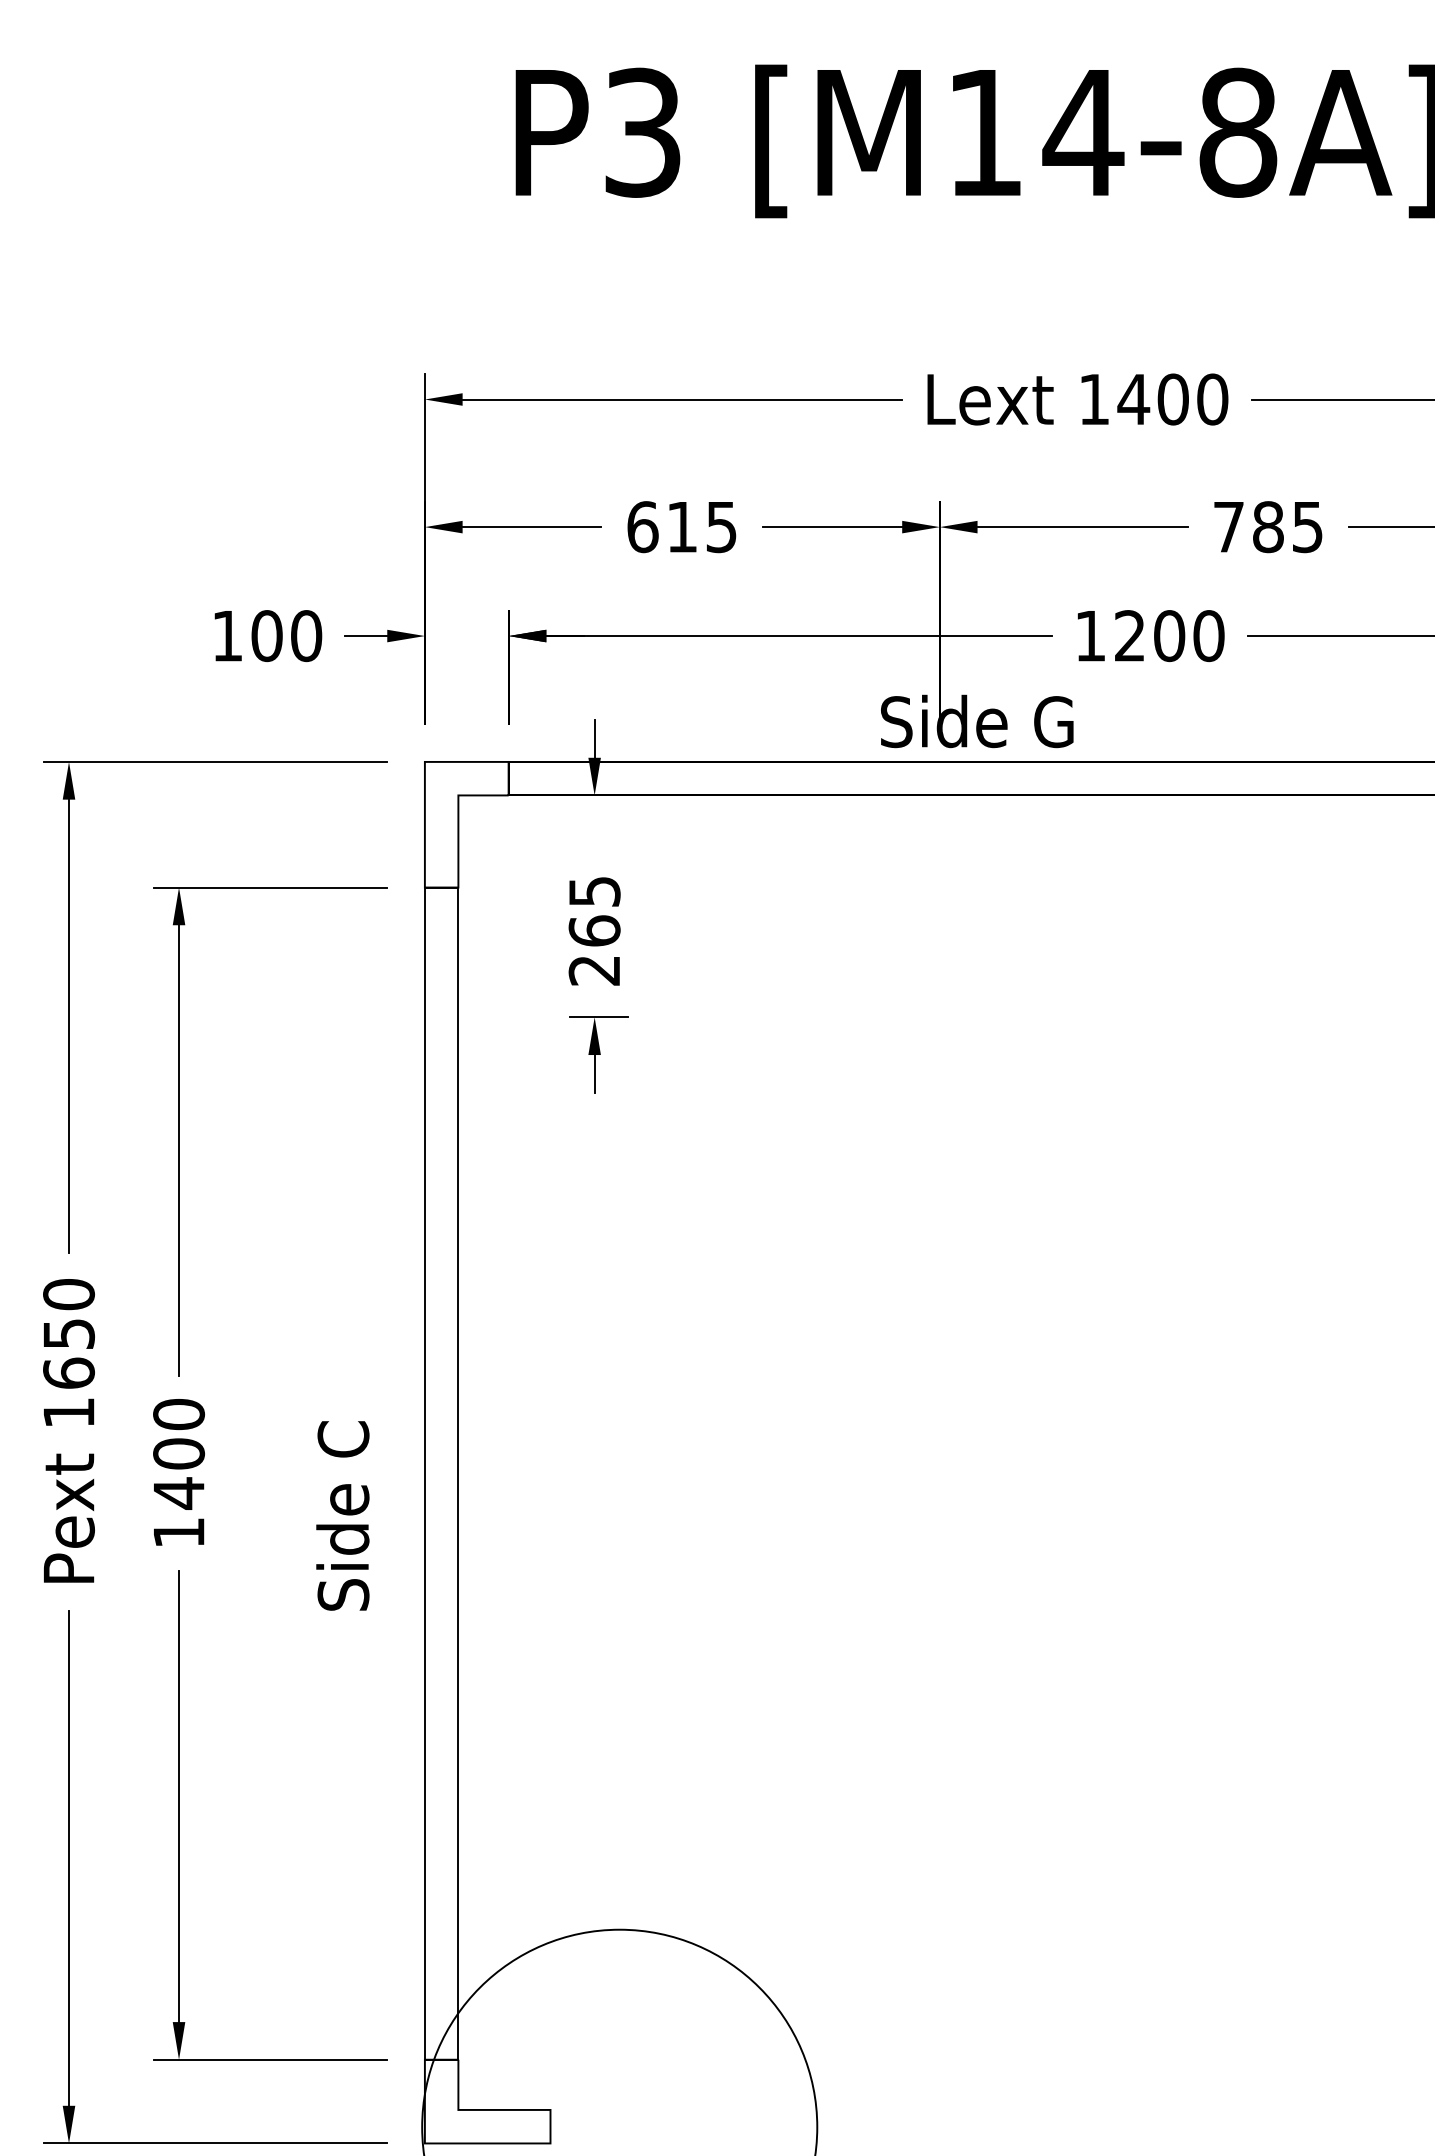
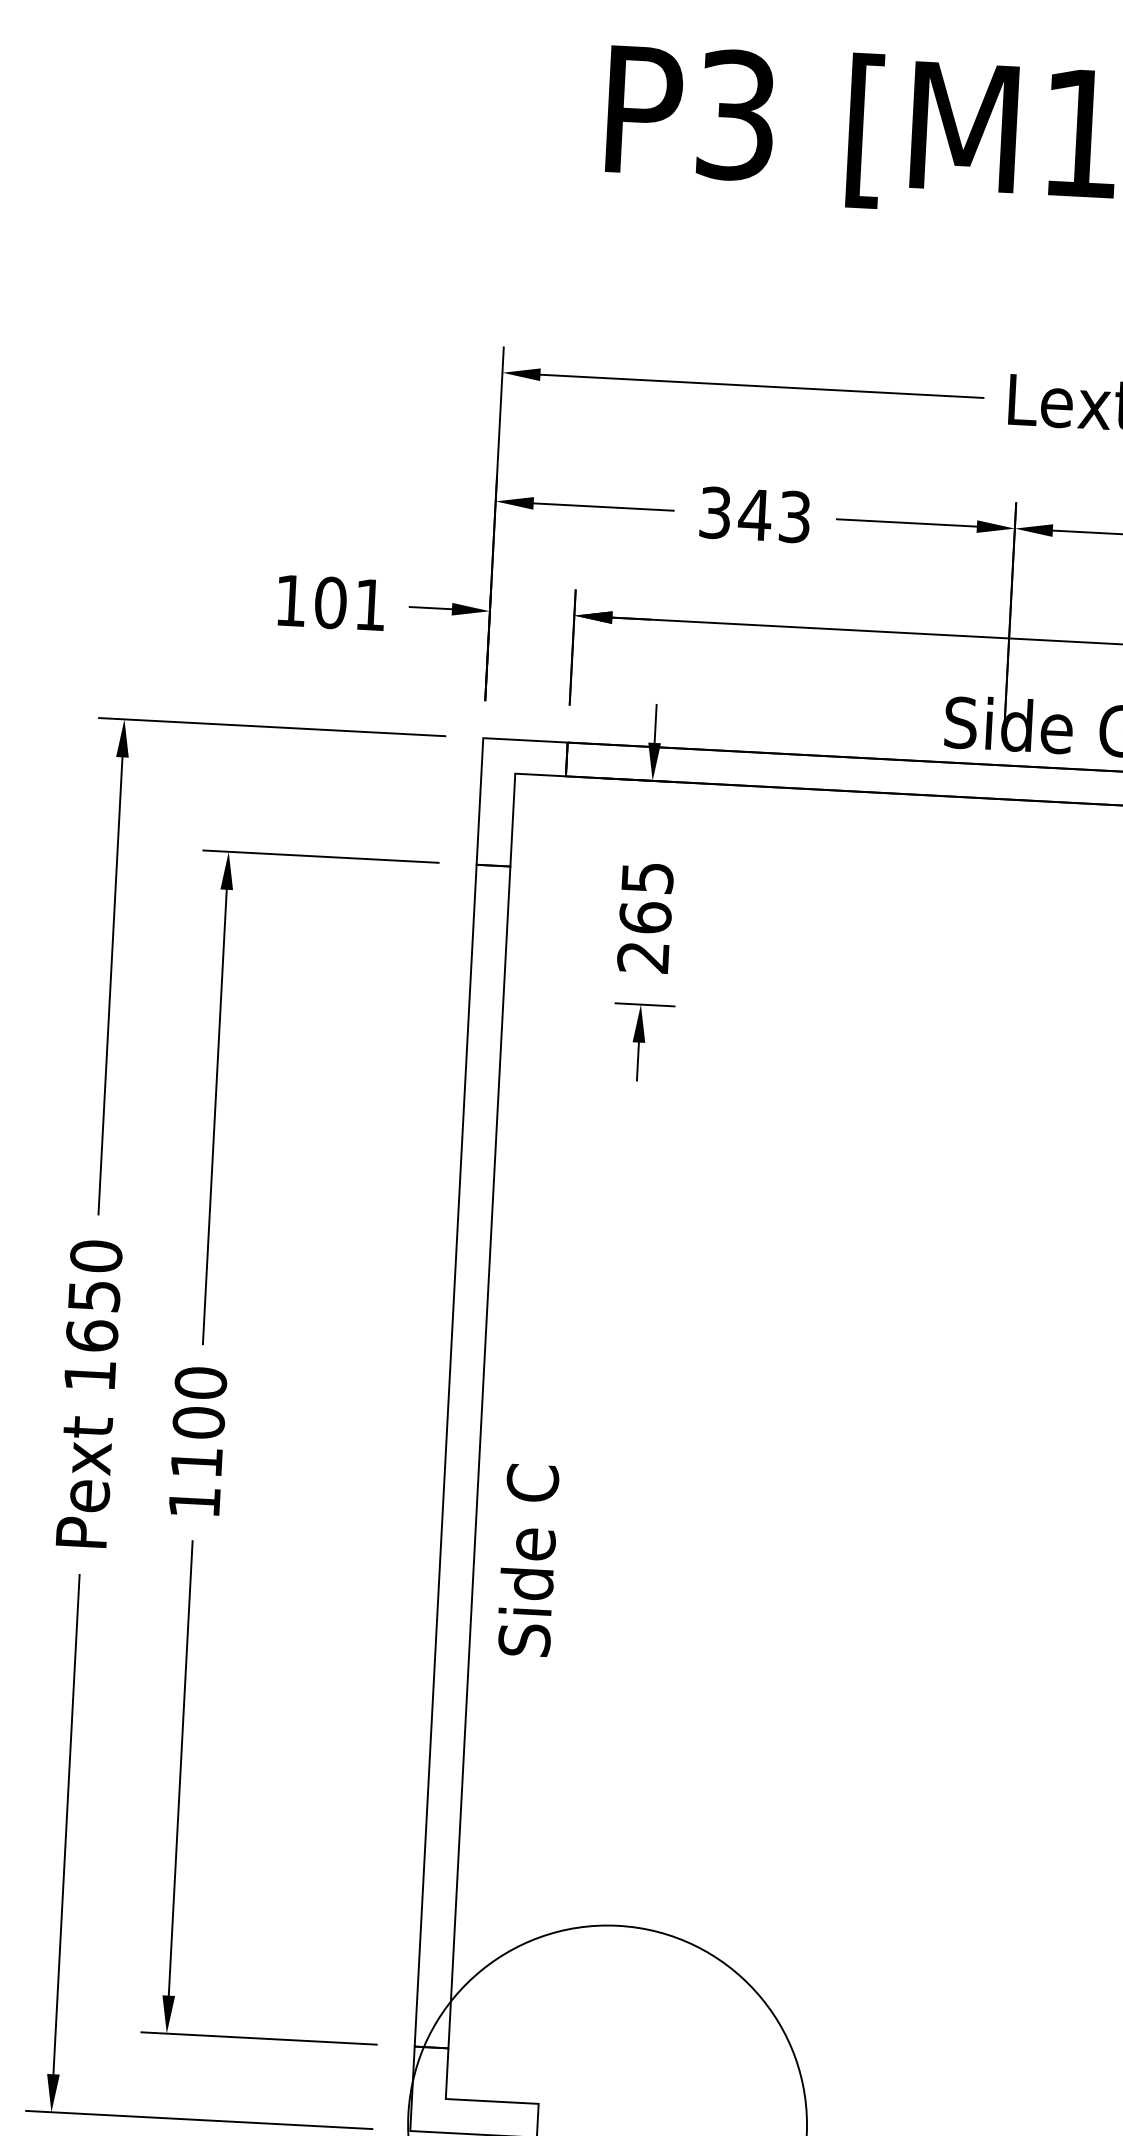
text: (681, 527) -> (754, 515), 615 -> 343
text: (306, 636) -> (370, 605), 100 -> 101
text: (179, 1493) -> (197, 1462), 1400 -> 1100
text: (342, 1515) -> (527, 1559), moved

